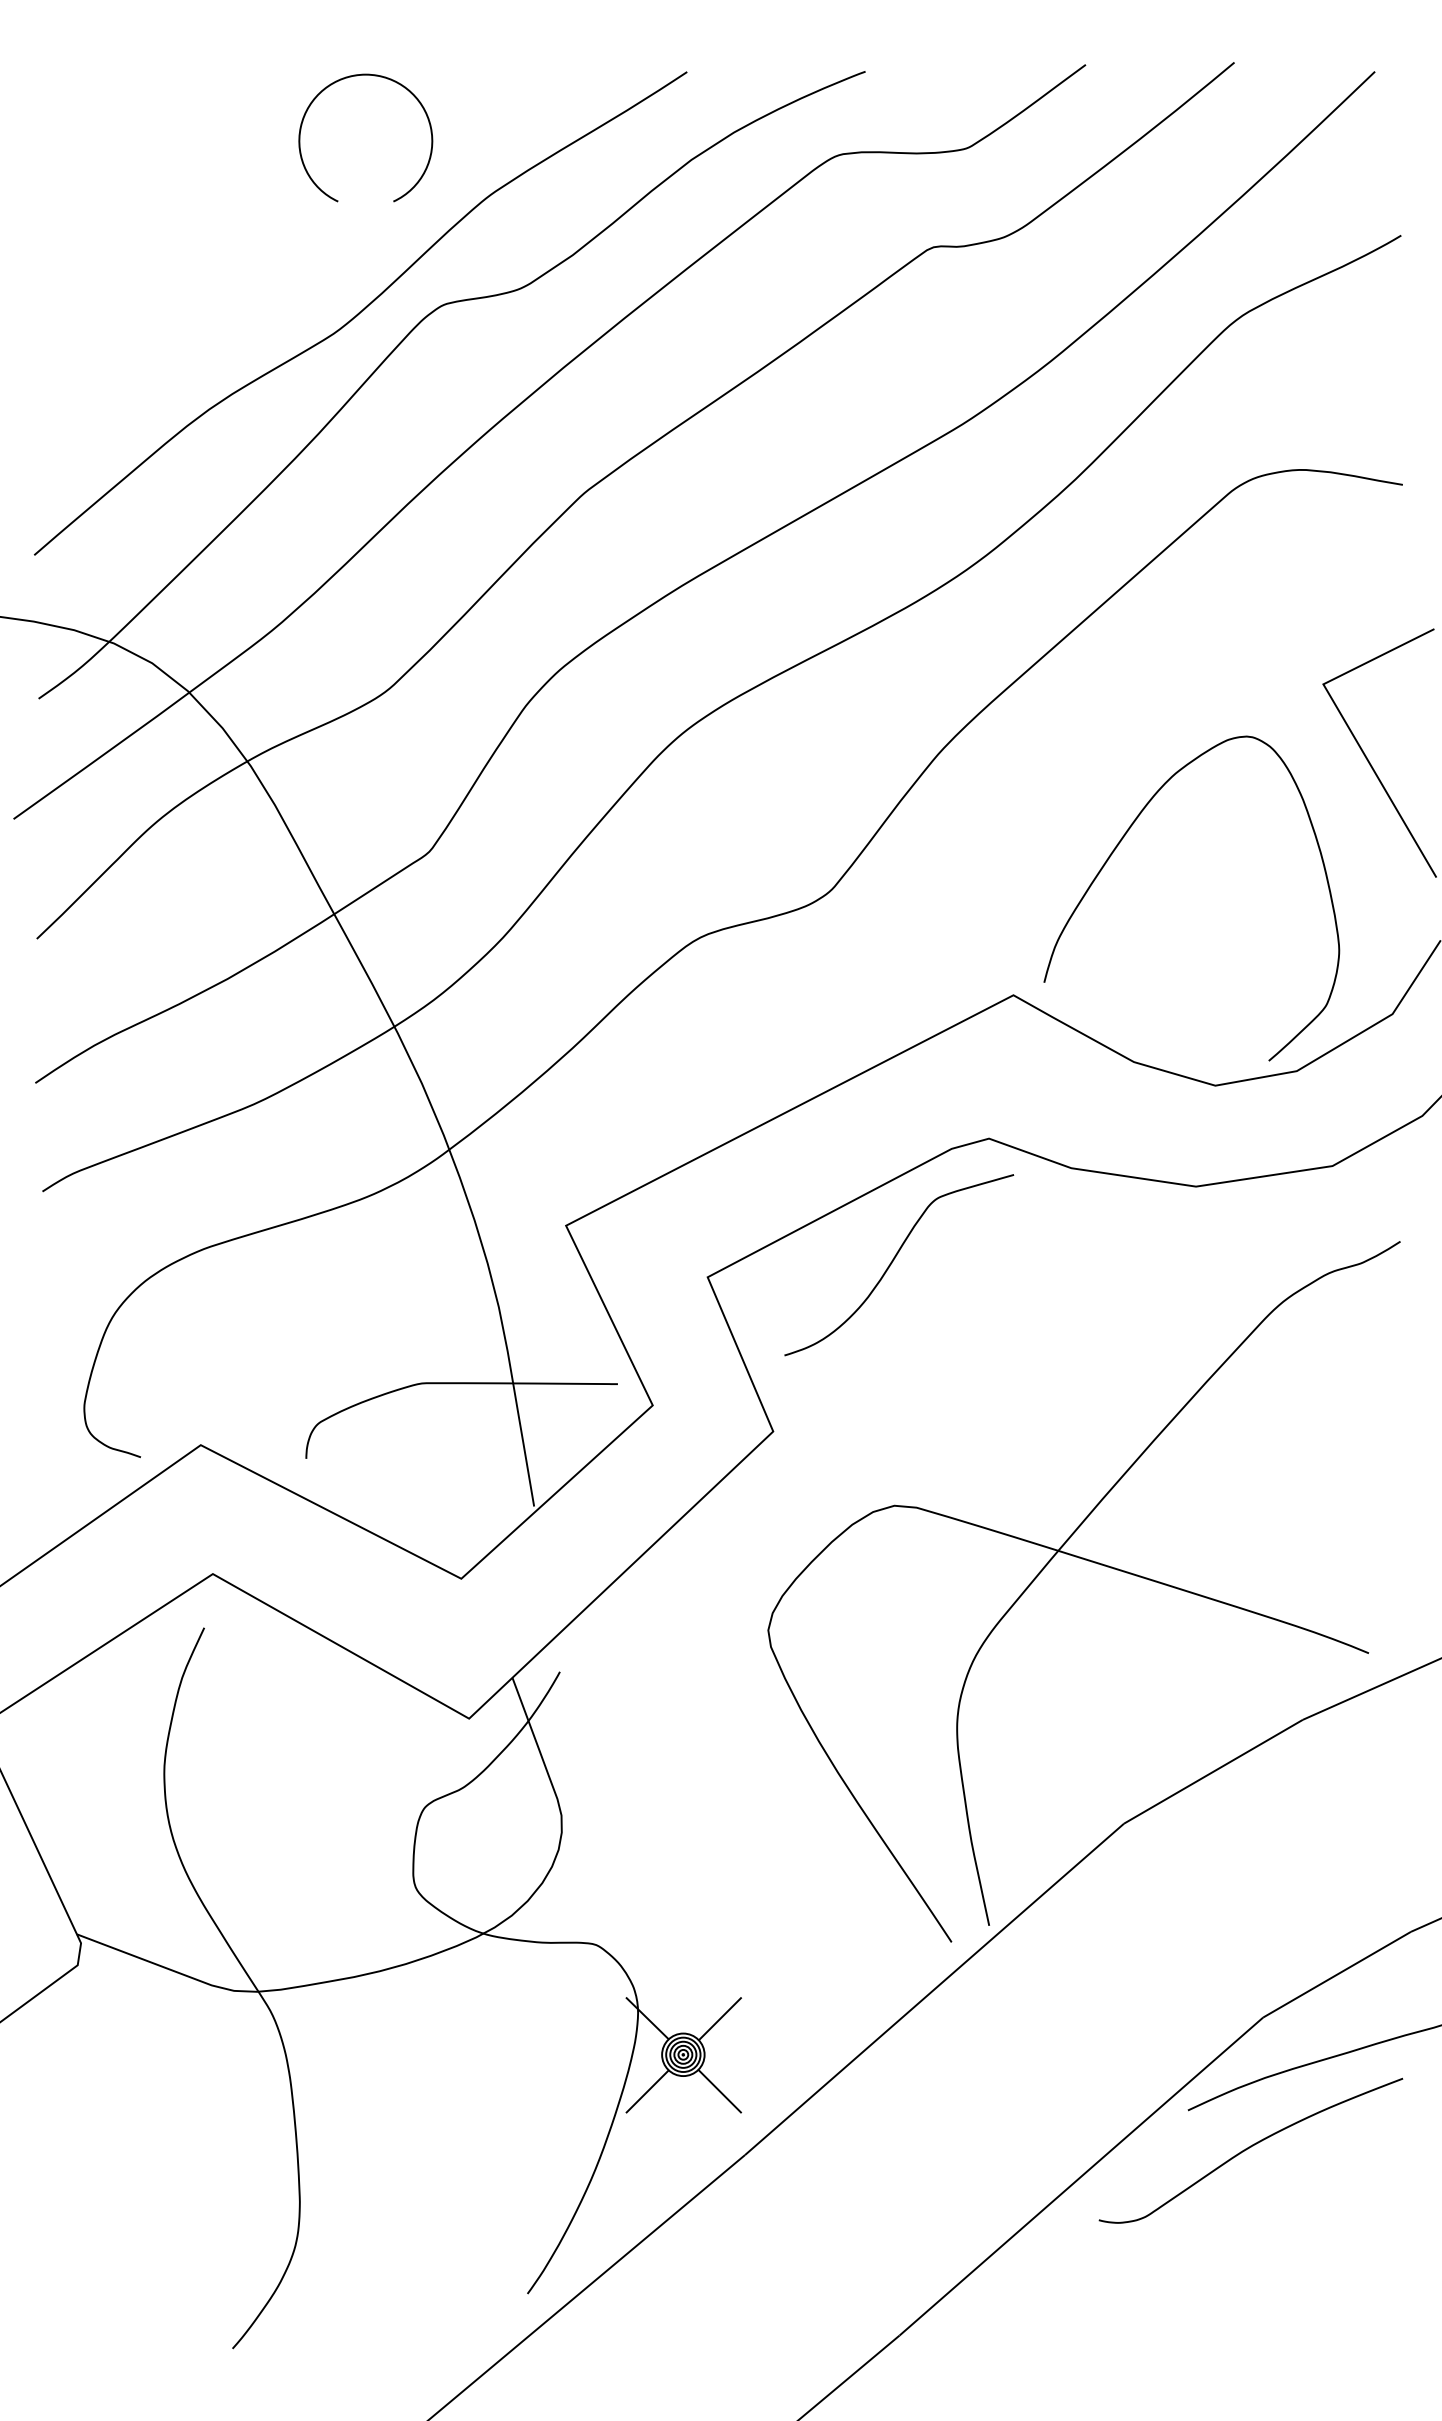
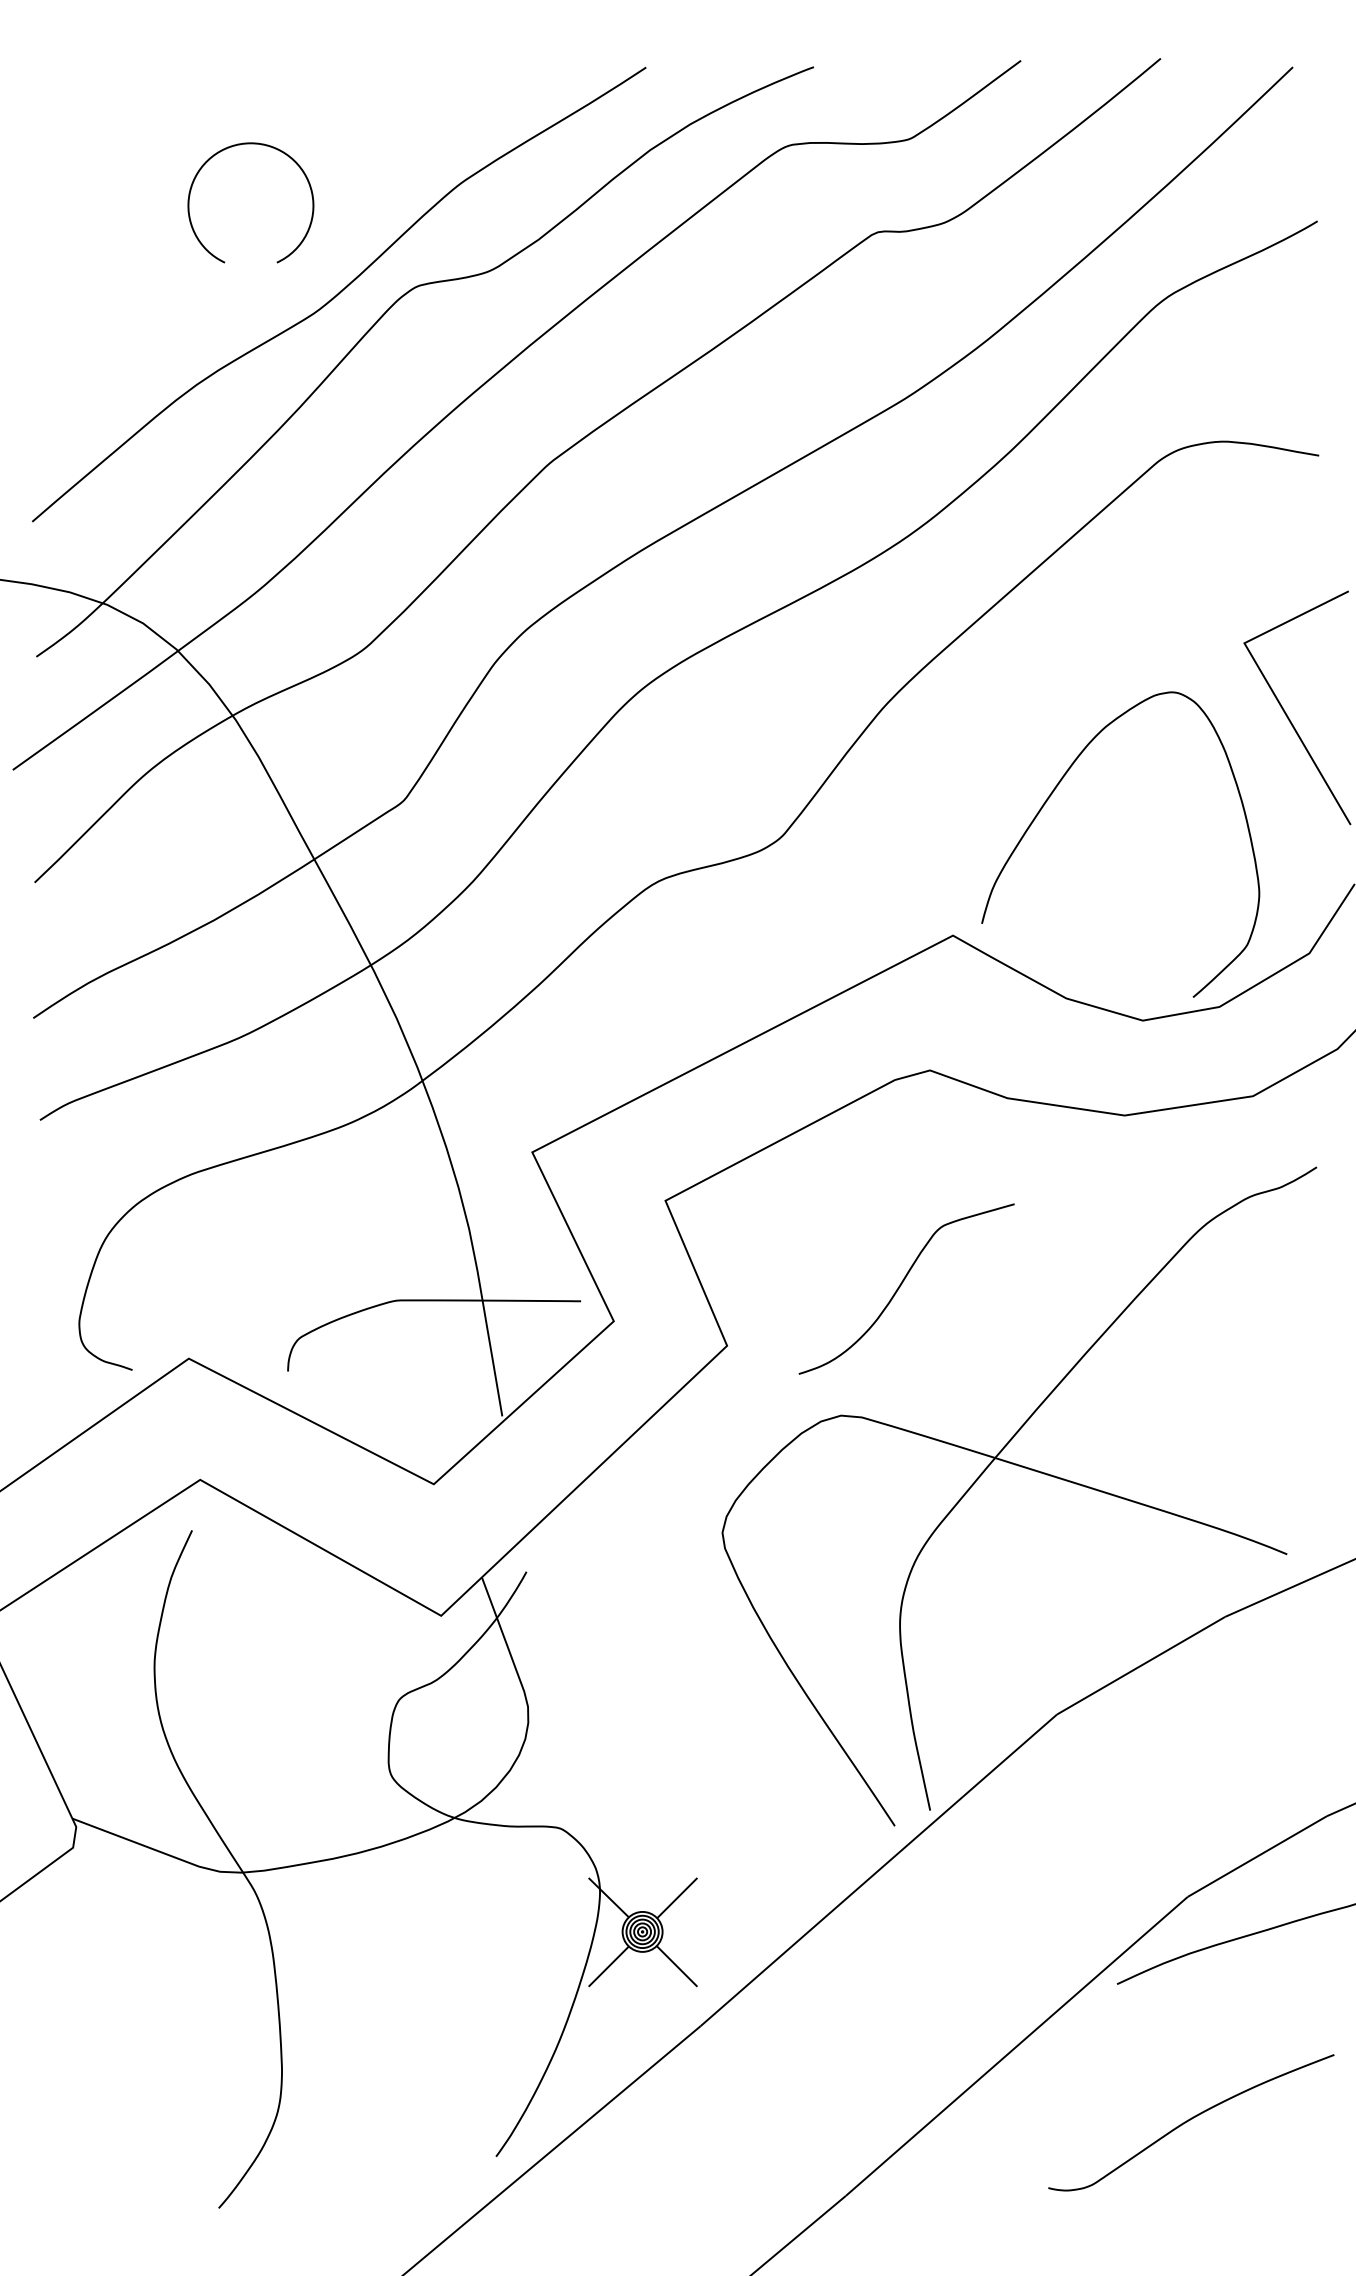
part: (357, 76) -> (243, 145), moved
curve: (894, 1260) -> (902, 1284), moved
curve: (1249, 2148) -> (1189, 2120), moved

